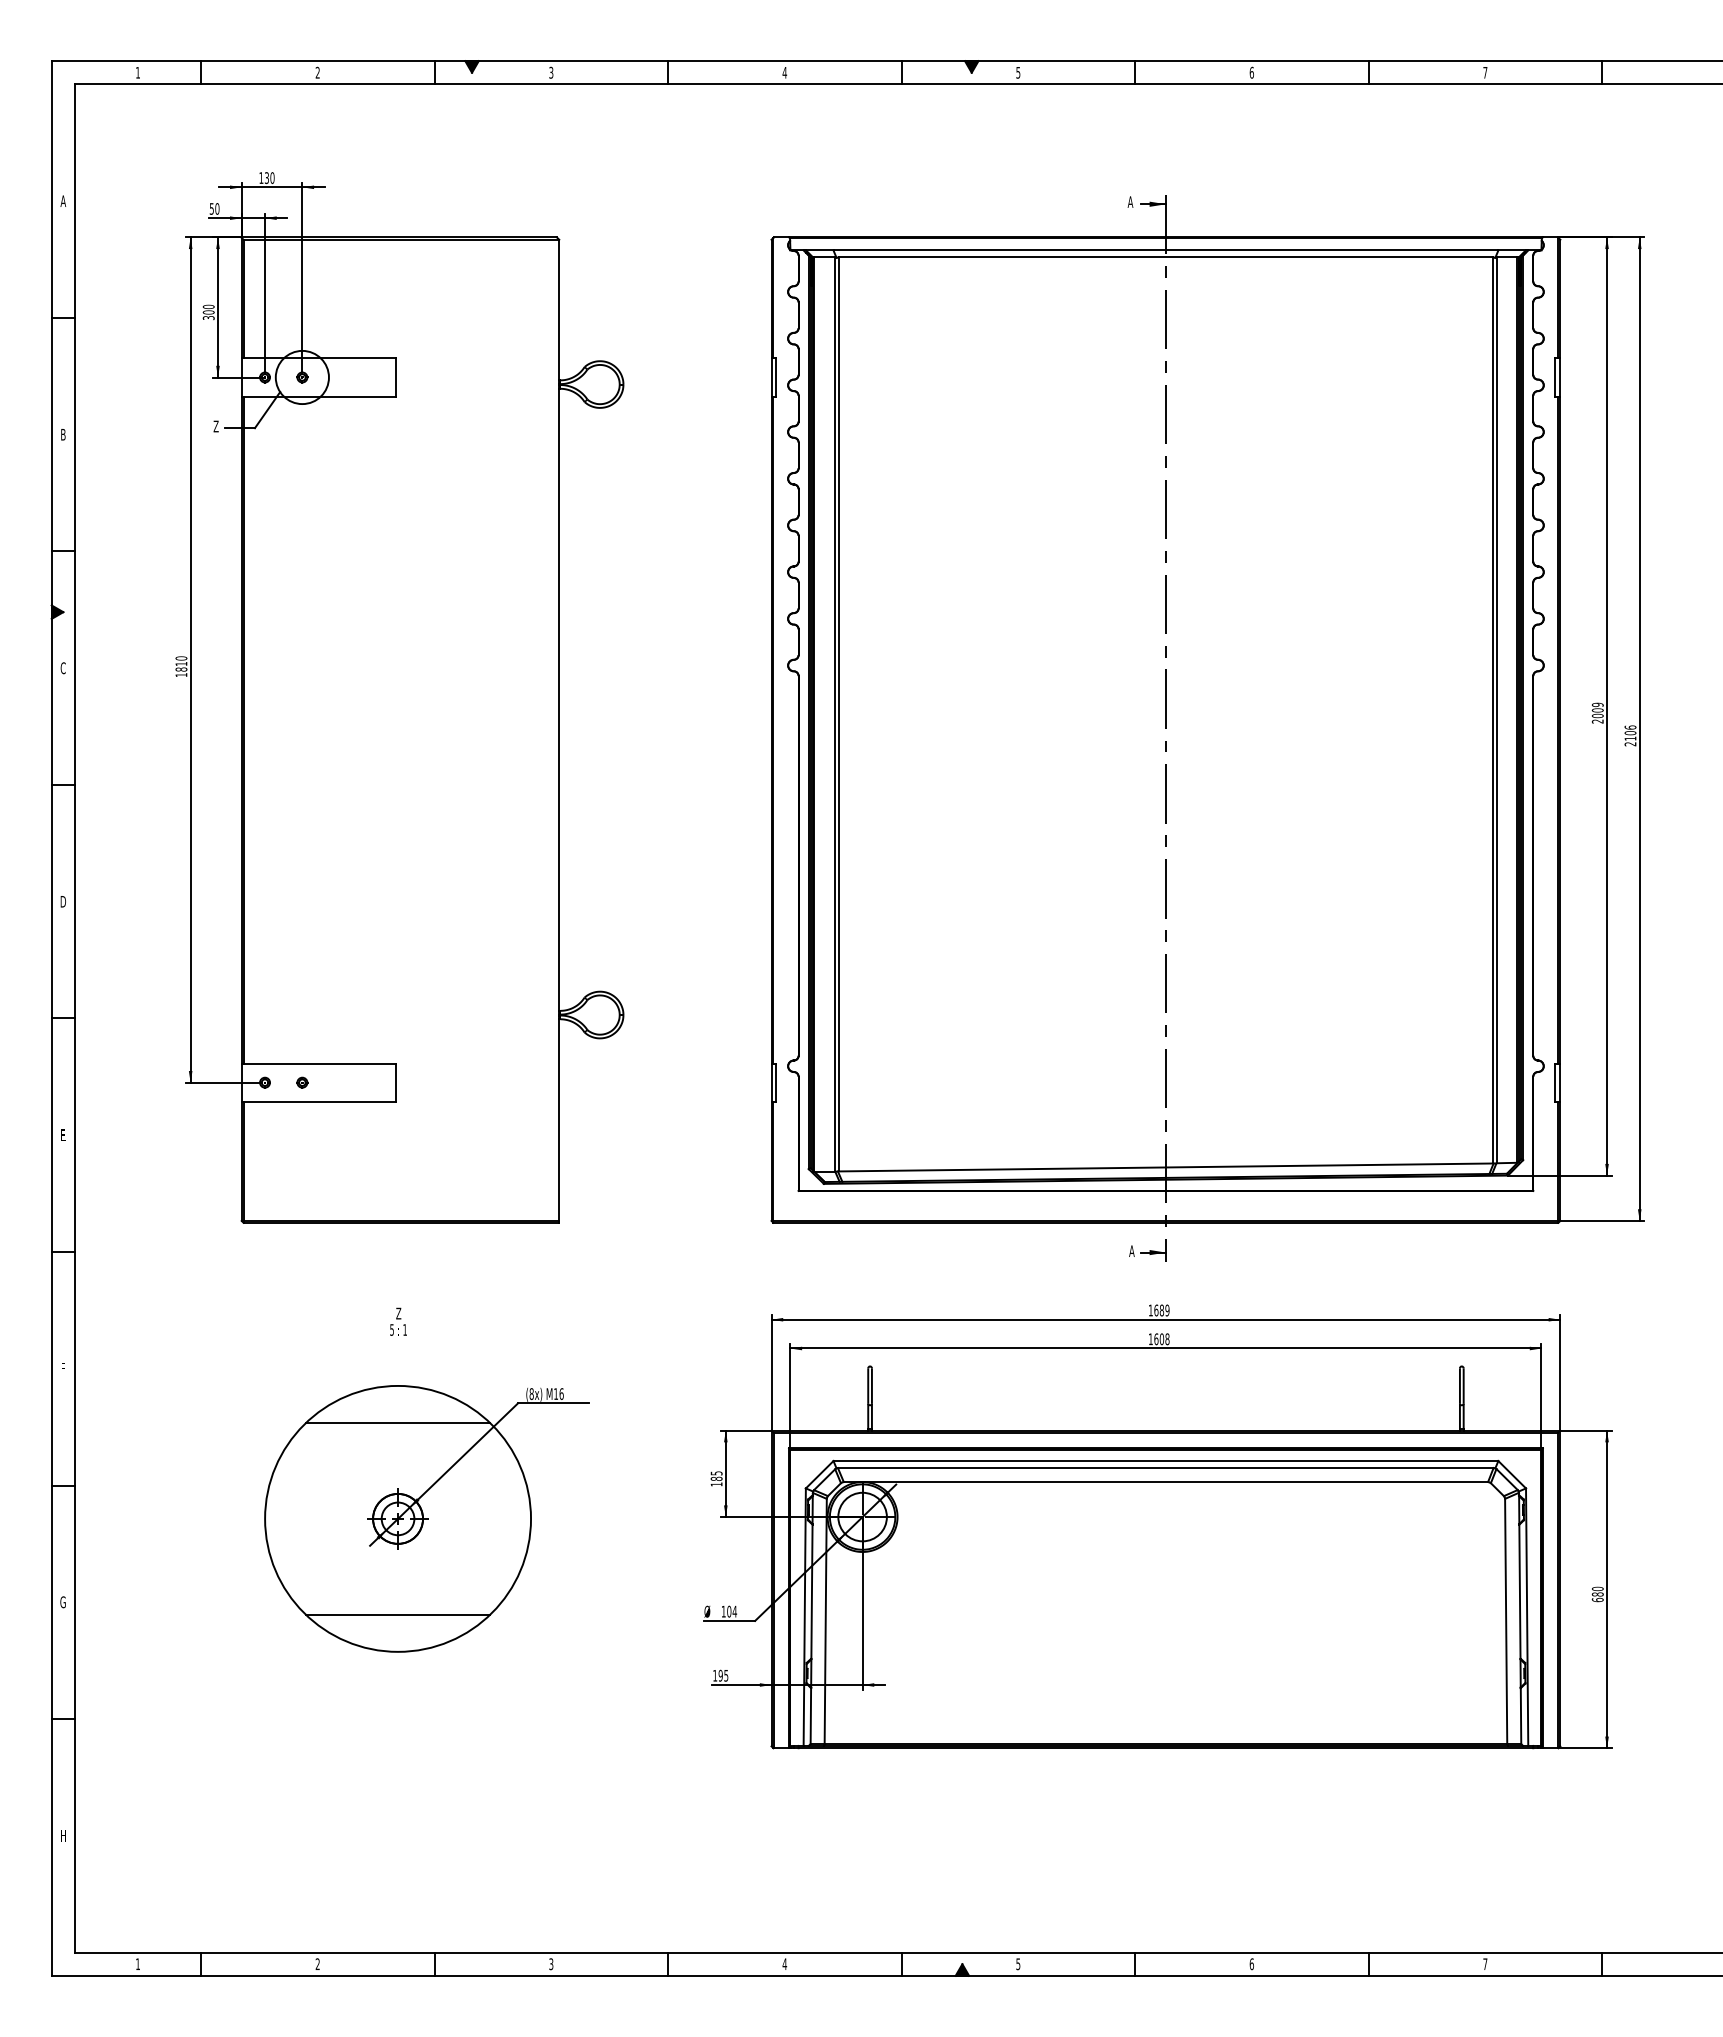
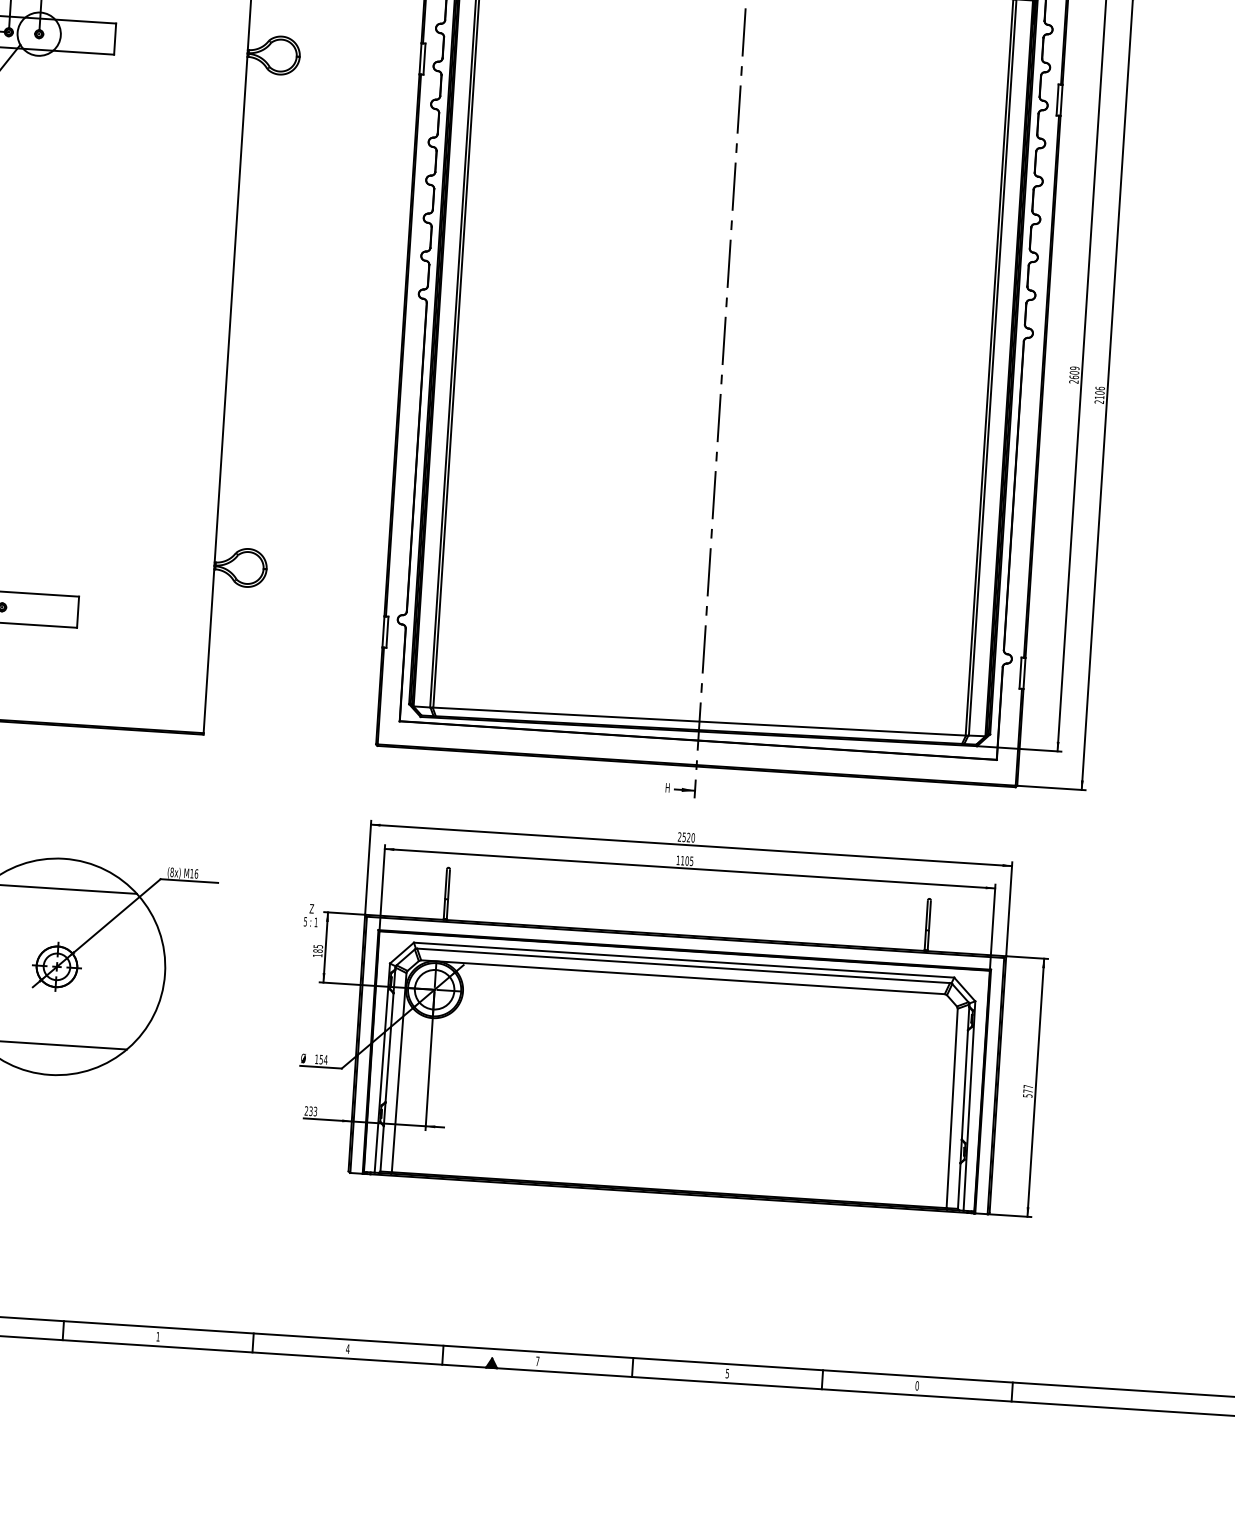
text: (1597, 715) -> (1074, 376), 2009 -> 2609
text: (1131, 1250) -> (667, 787), A -> H
text: (1158, 1310) -> (685, 837), 1689 -> 2520
text: (398, 1321) -> (311, 915), moved
text: (1161, 1339) -> (686, 861), 1608 -> 1105
text: (1597, 1594) -> (1027, 1091), 680 -> 577
text: (729, 1611) -> (321, 1059), 104 -> 154
text: (720, 1675) -> (310, 1111), 195 -> 233
text: (551, 1964) -> (158, 1337), 3 -> 1
text: (1018, 1964) -> (537, 1361), 5 -> 7
text: (1251, 1964) -> (727, 1373), 6 -> 5
text: (1485, 1964) -> (917, 1386), 7 -> 0

